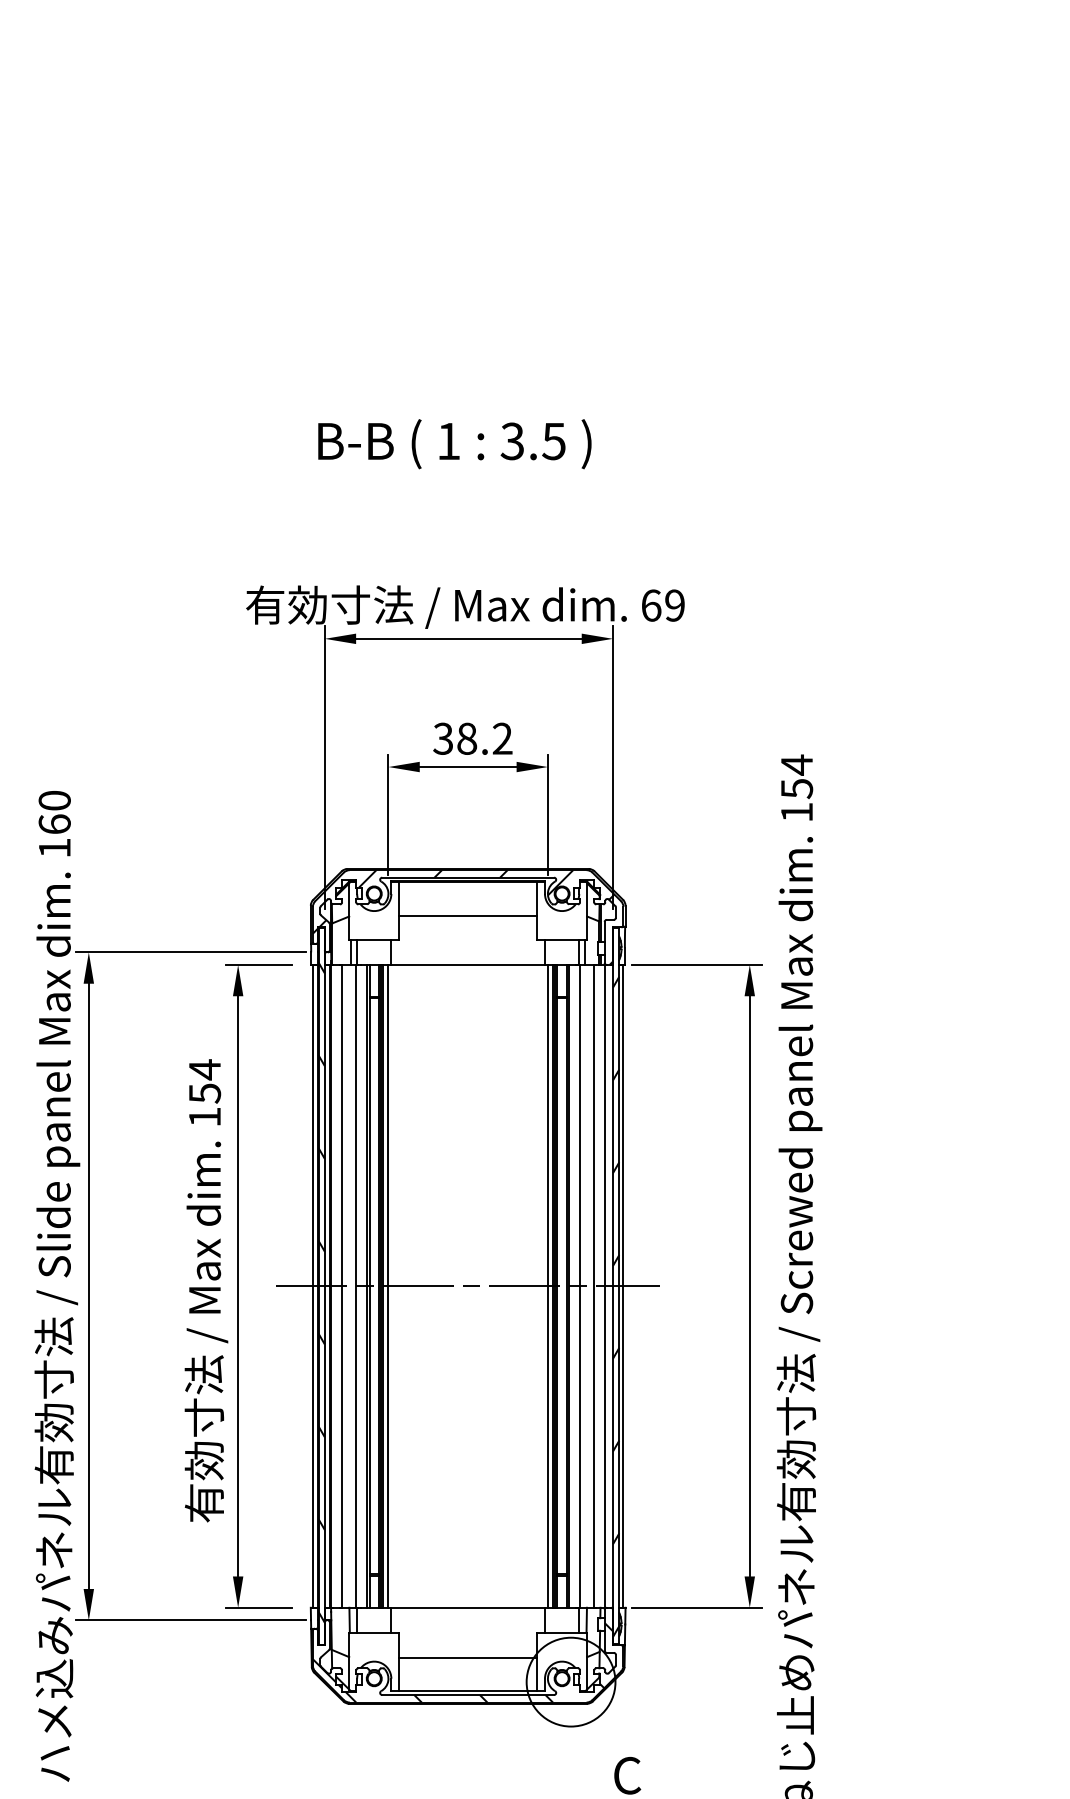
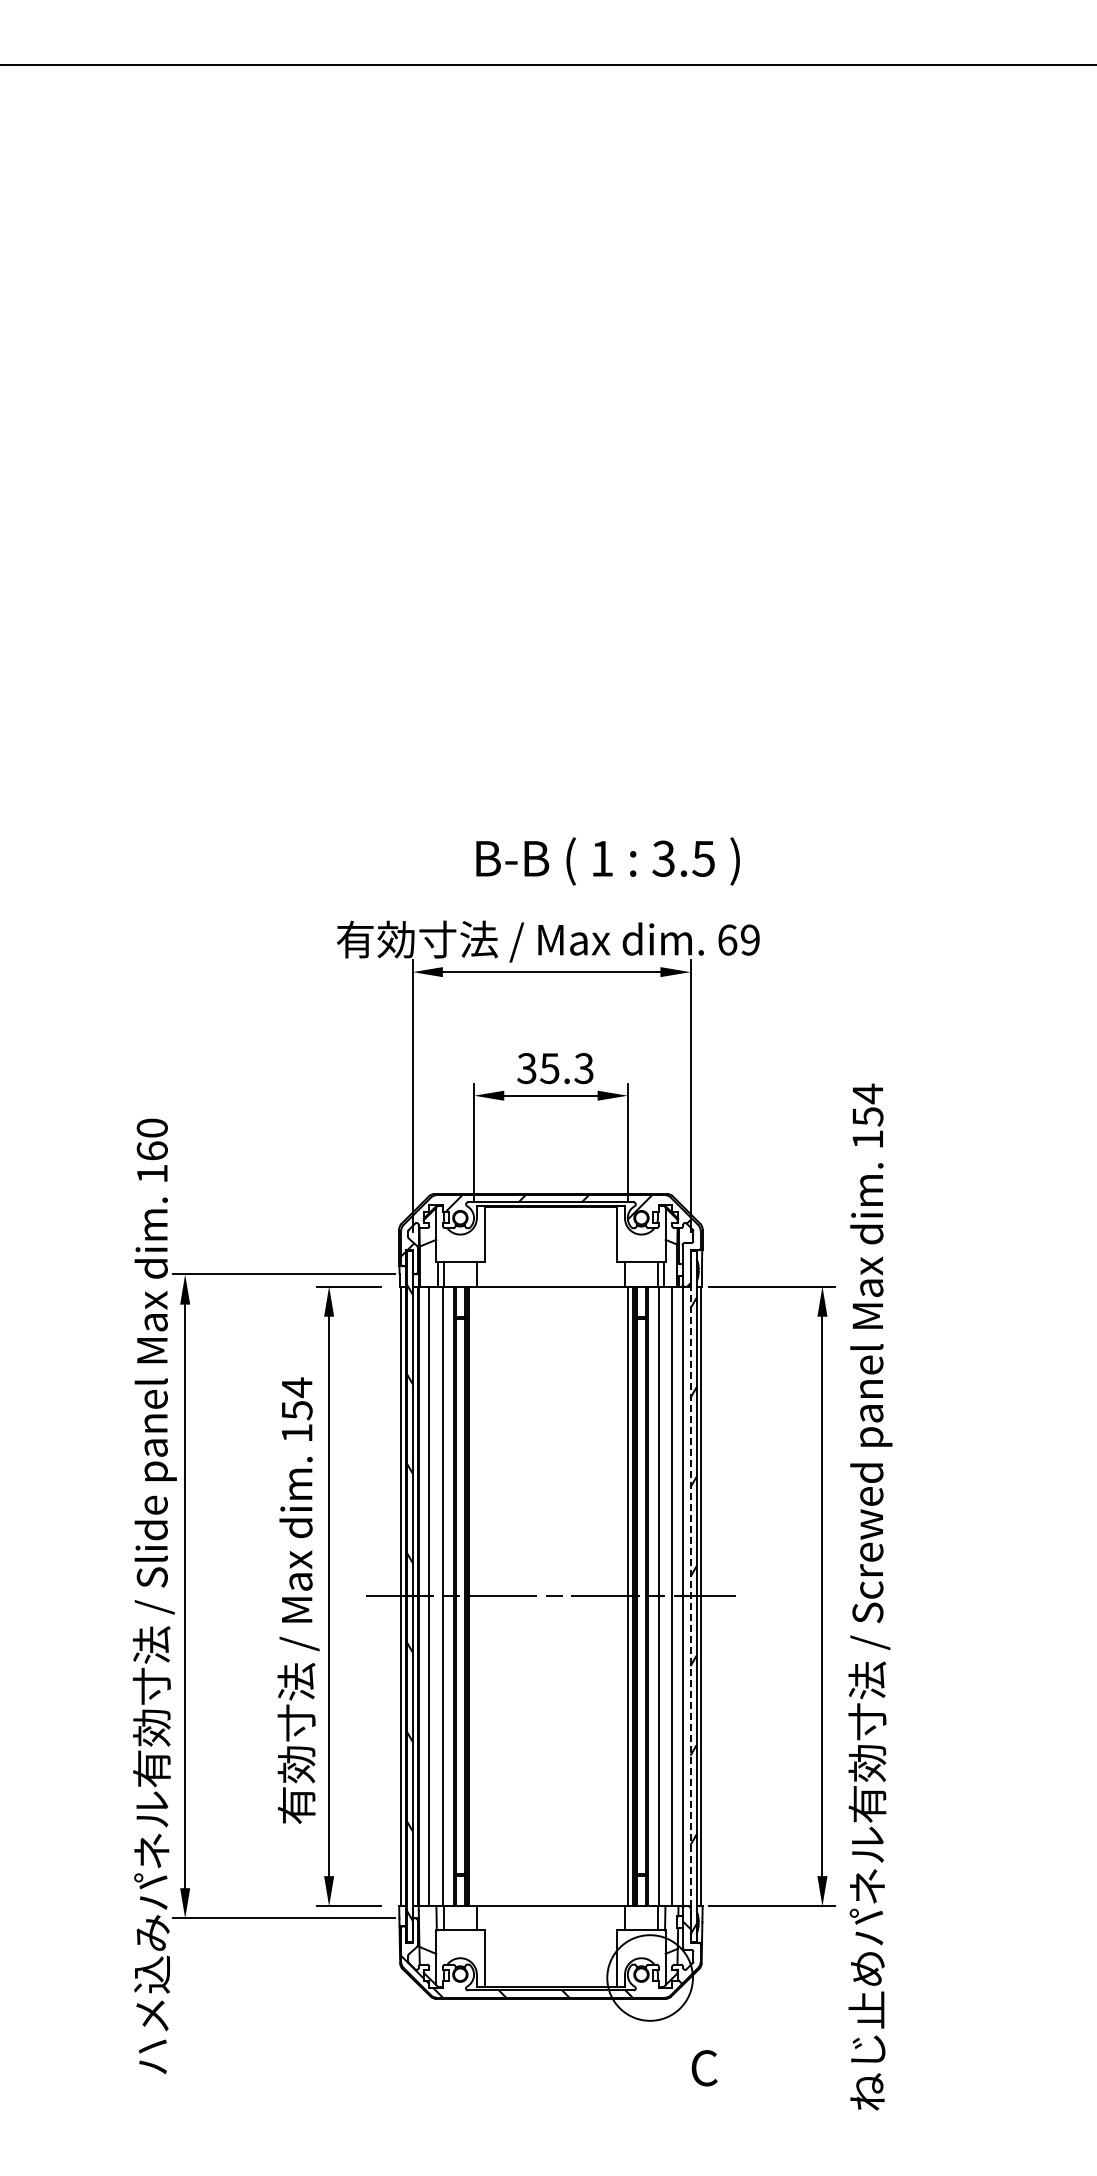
text: (454, 444) -> (607, 861), moved
text: (484, 738) -> (566, 1068), 38.2 -> 35.3
line: (467, 916) -> (550, 1239), removed
line: (388, 1286) -> (474, 1596), removed
line: (612, 1286) -> (690, 1596), solid -> dashed
line: (467, 1657) -> (550, 1954), removed

